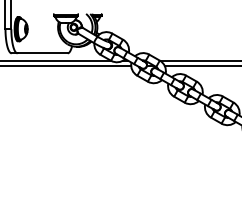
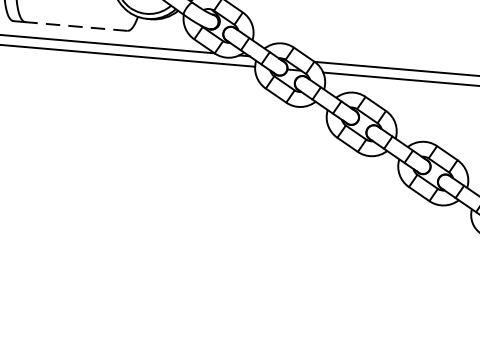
line: (42, 53) -> (76, 26), solid -> dashed

